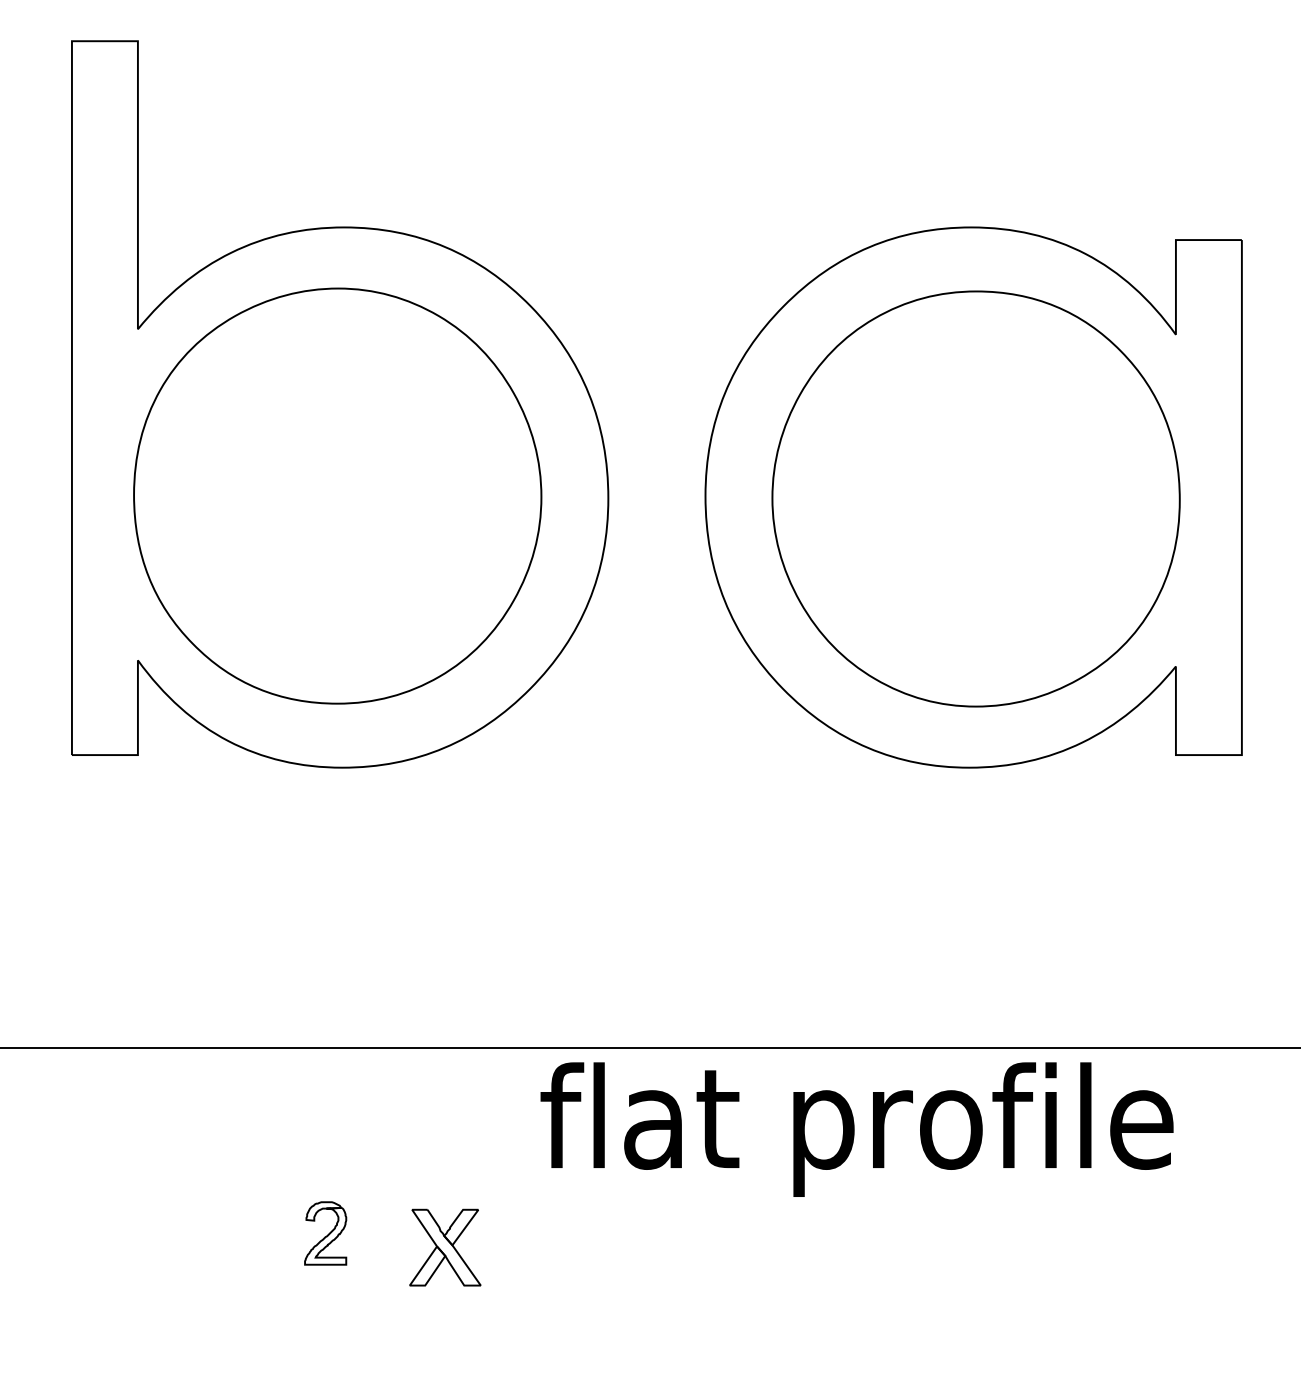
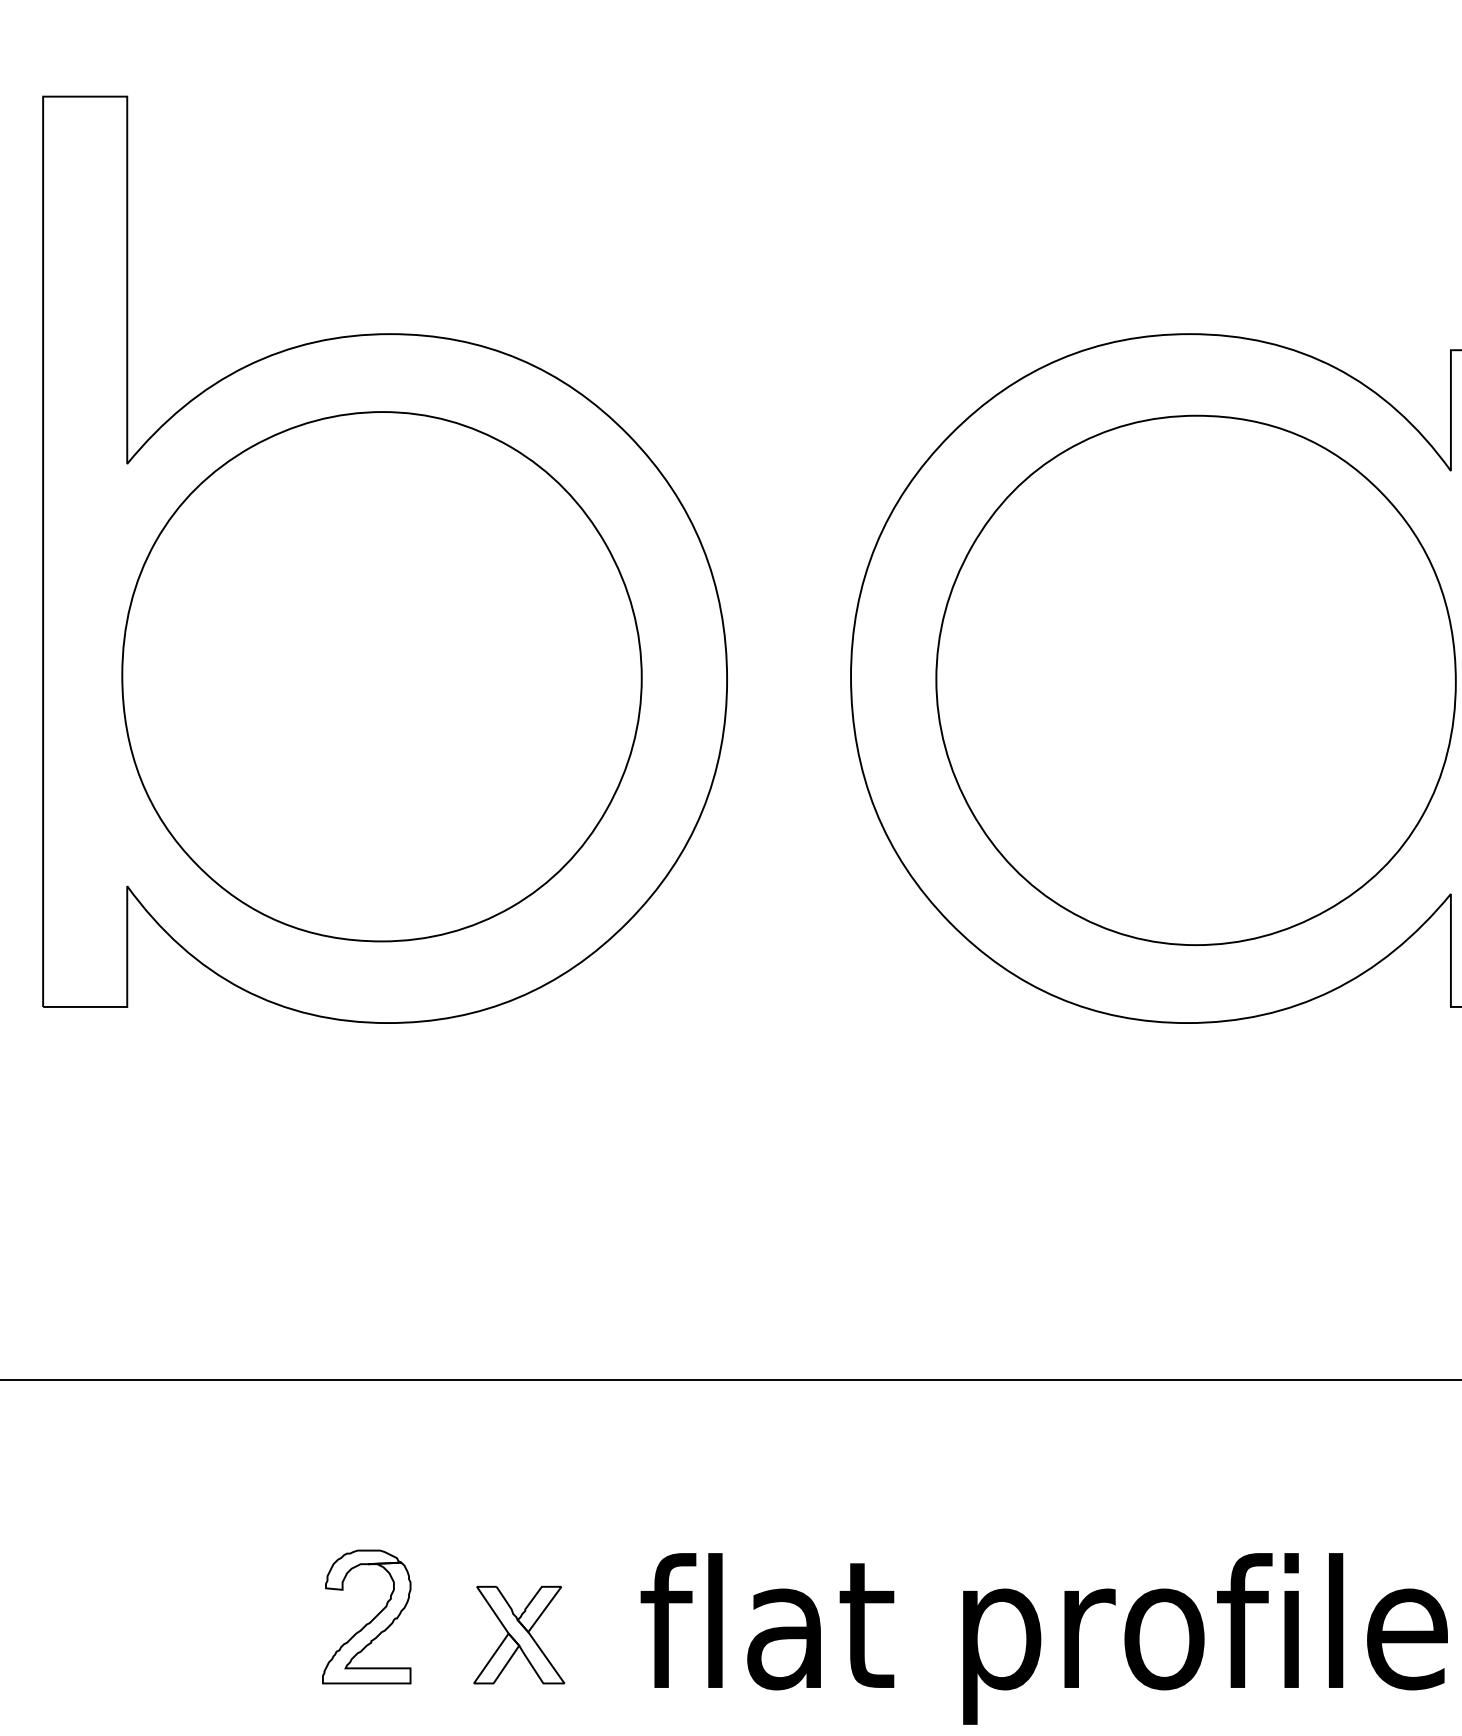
text: (856, 1129) -> (1043, 1638), moved
part: (325, 1233) -> (366, 1617), size x1.67

